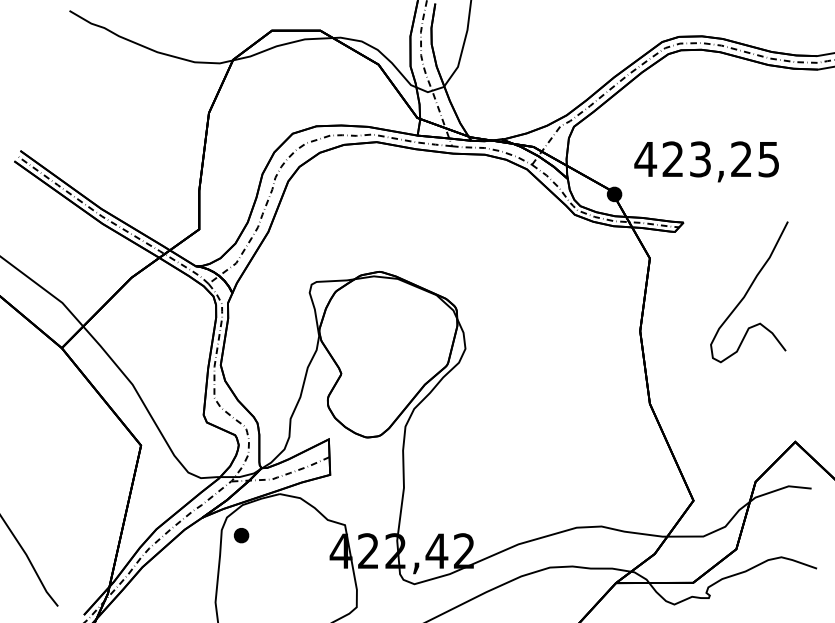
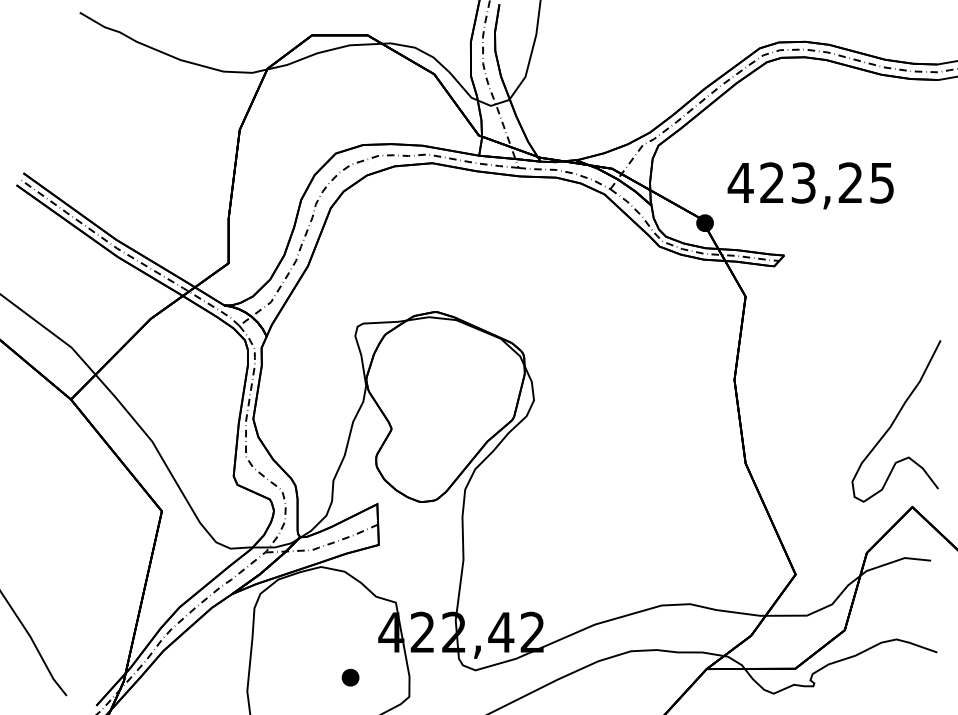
curve: (748, 291) -> (895, 420), moved
part: (241, 535) -> (350, 677), moved

